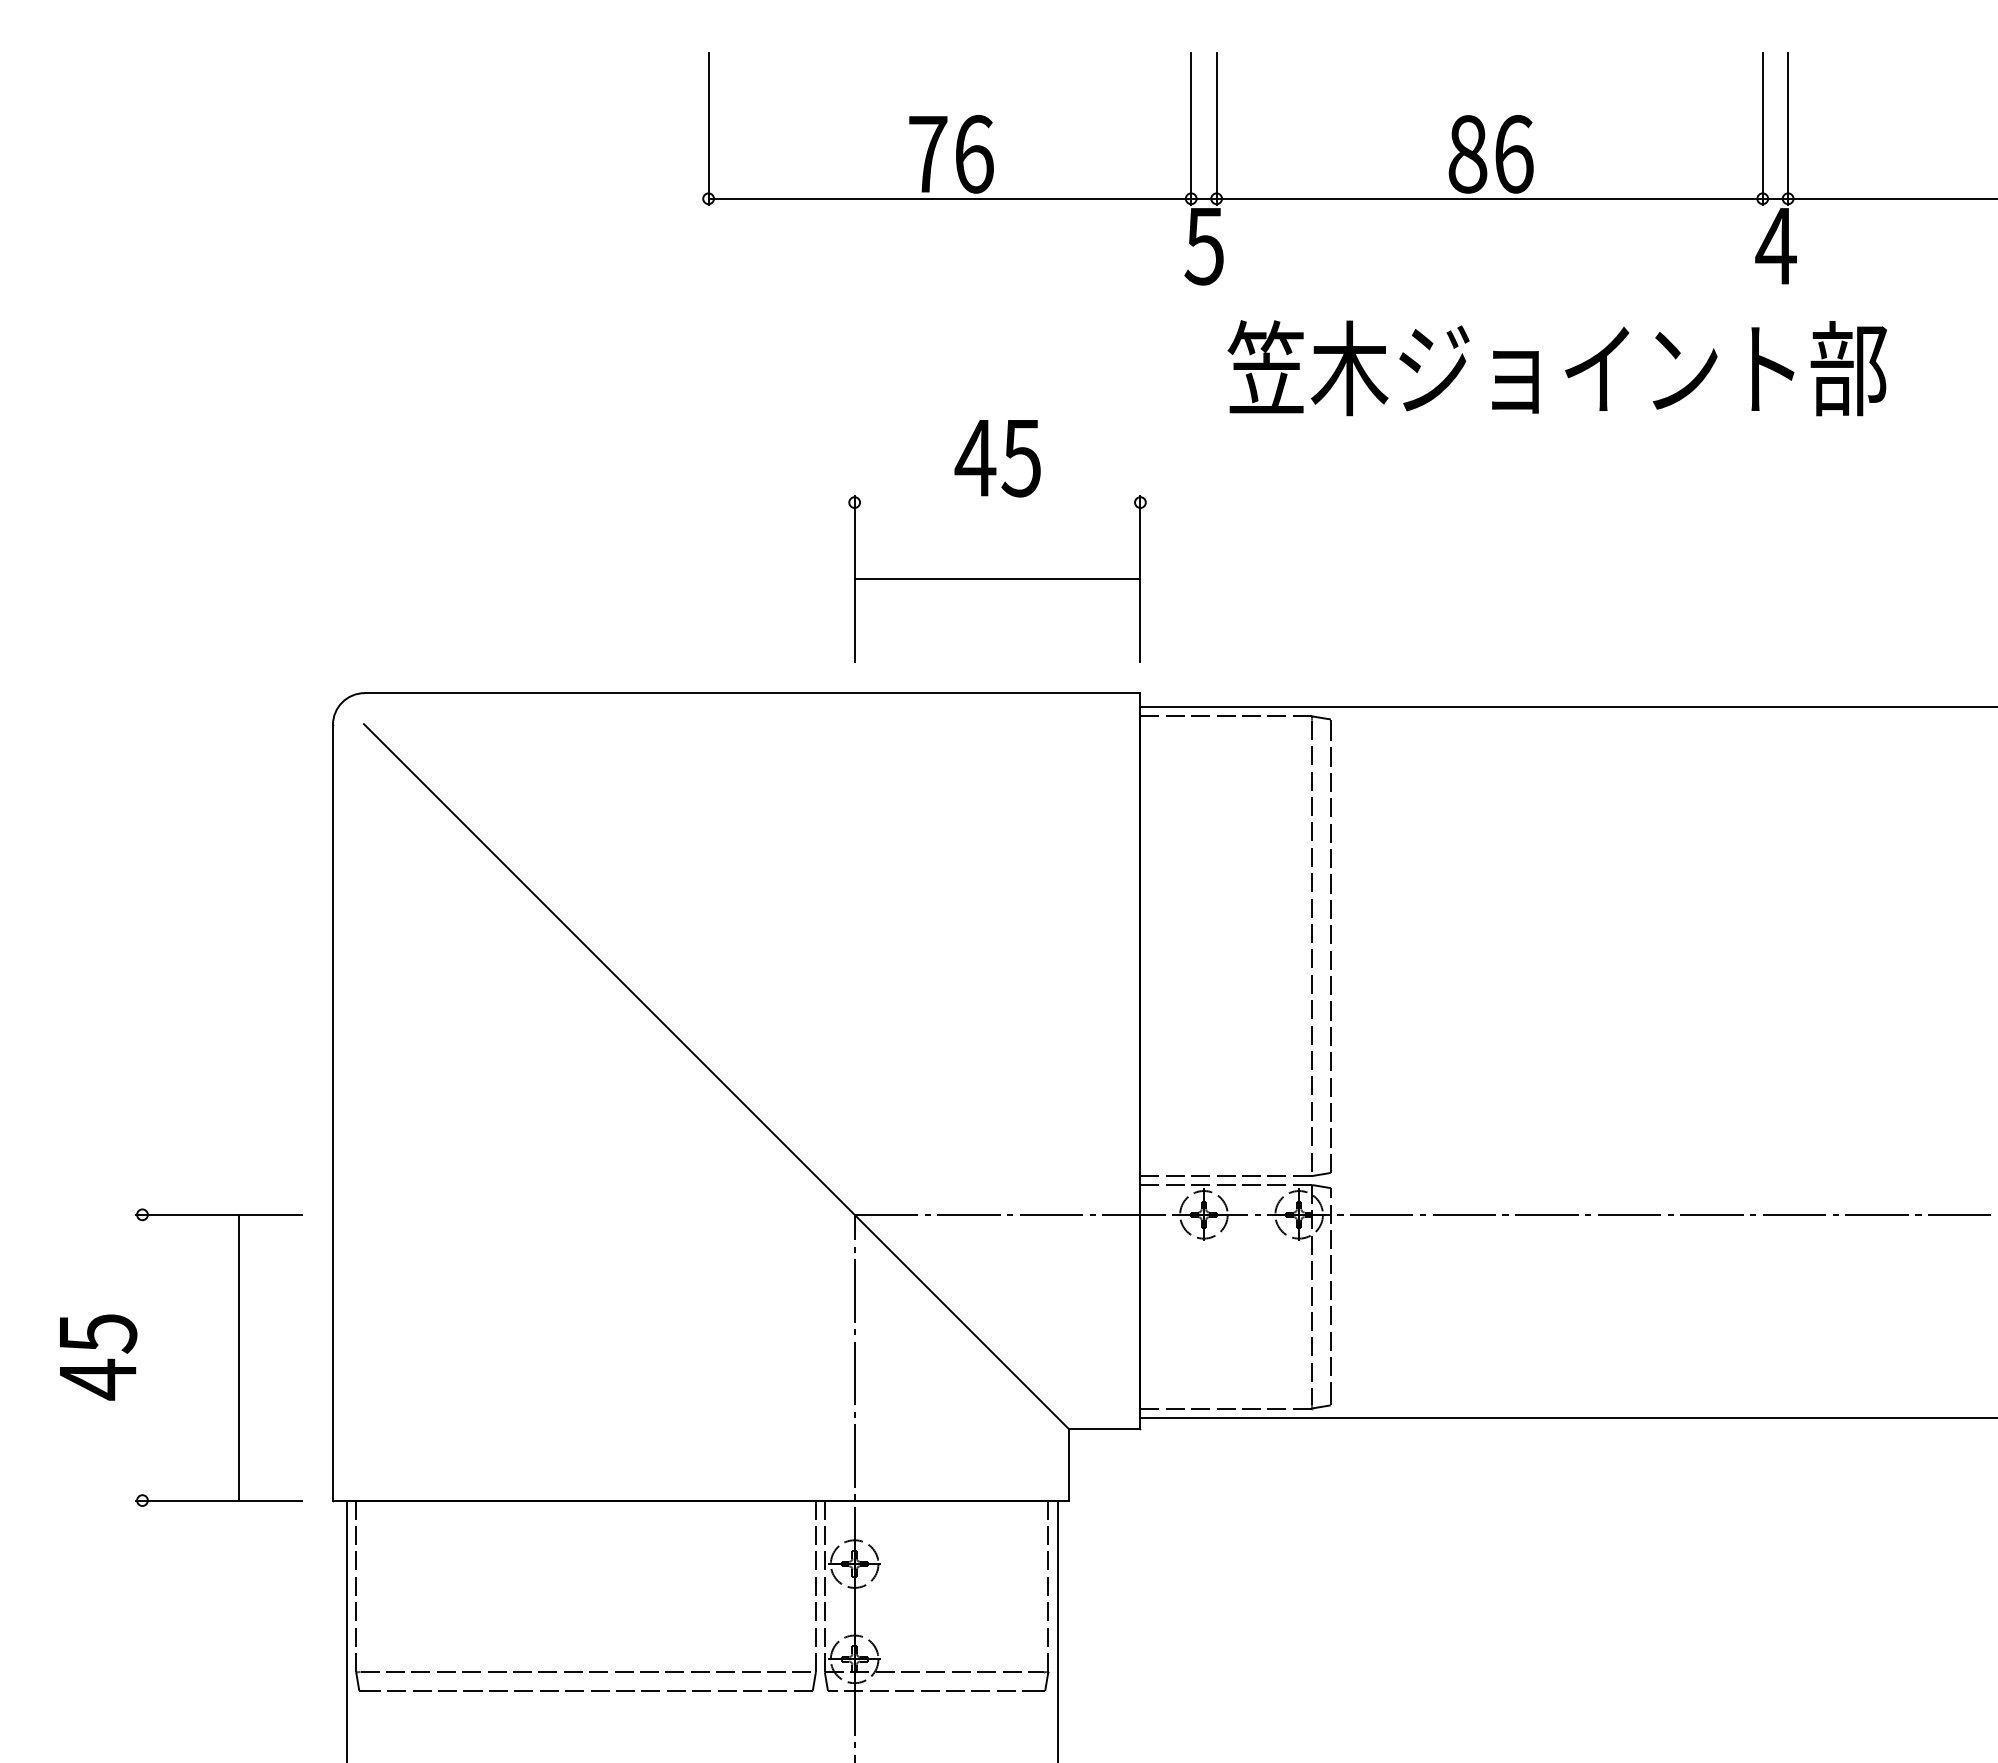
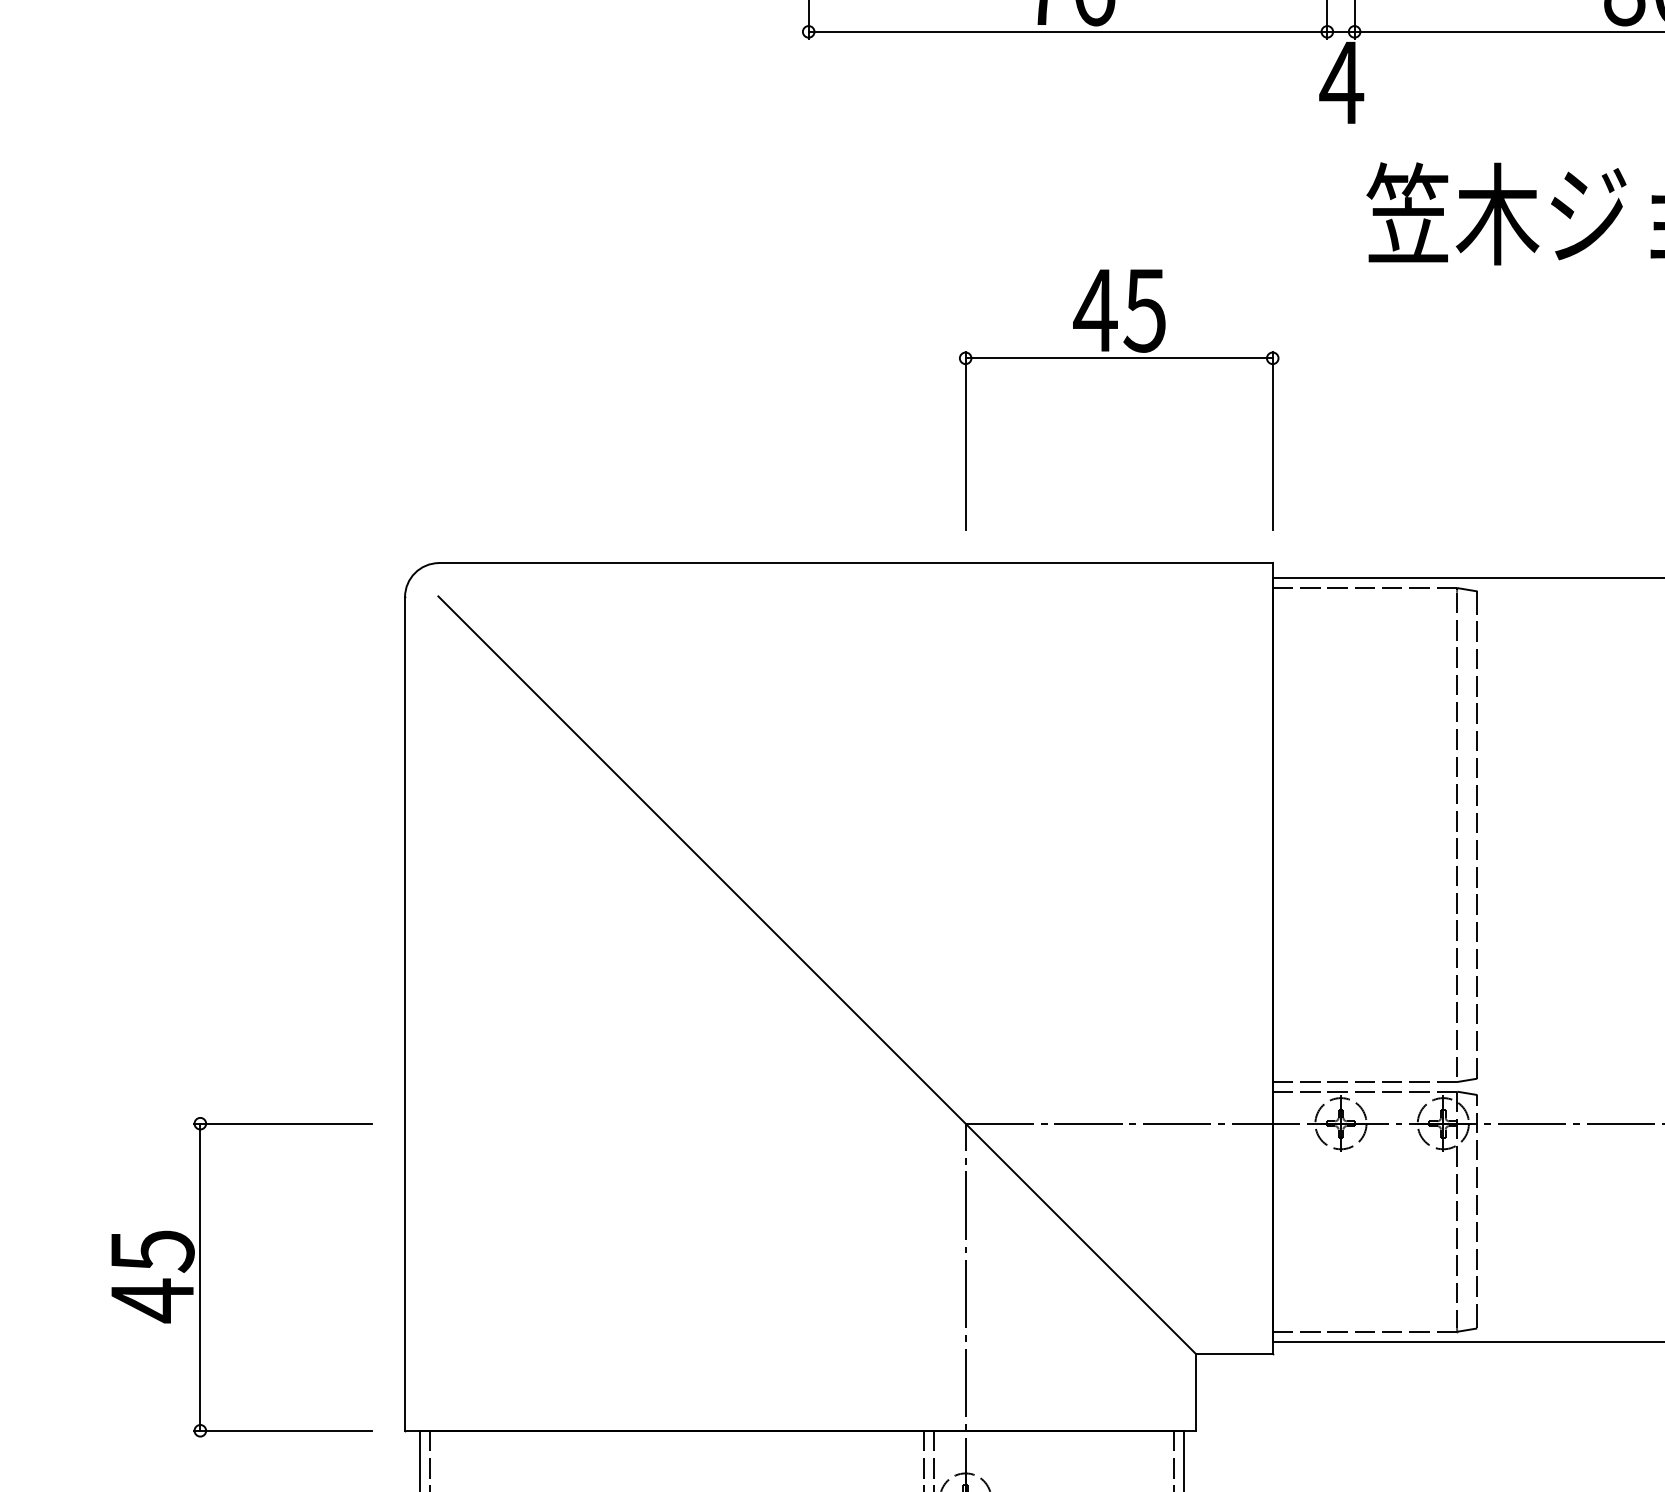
text: (1204, 246) -> (1341, 83), 5 -> 4
line: (997, 578) -> (1119, 358), moved
line: (239, 1357) -> (200, 1277), moved

